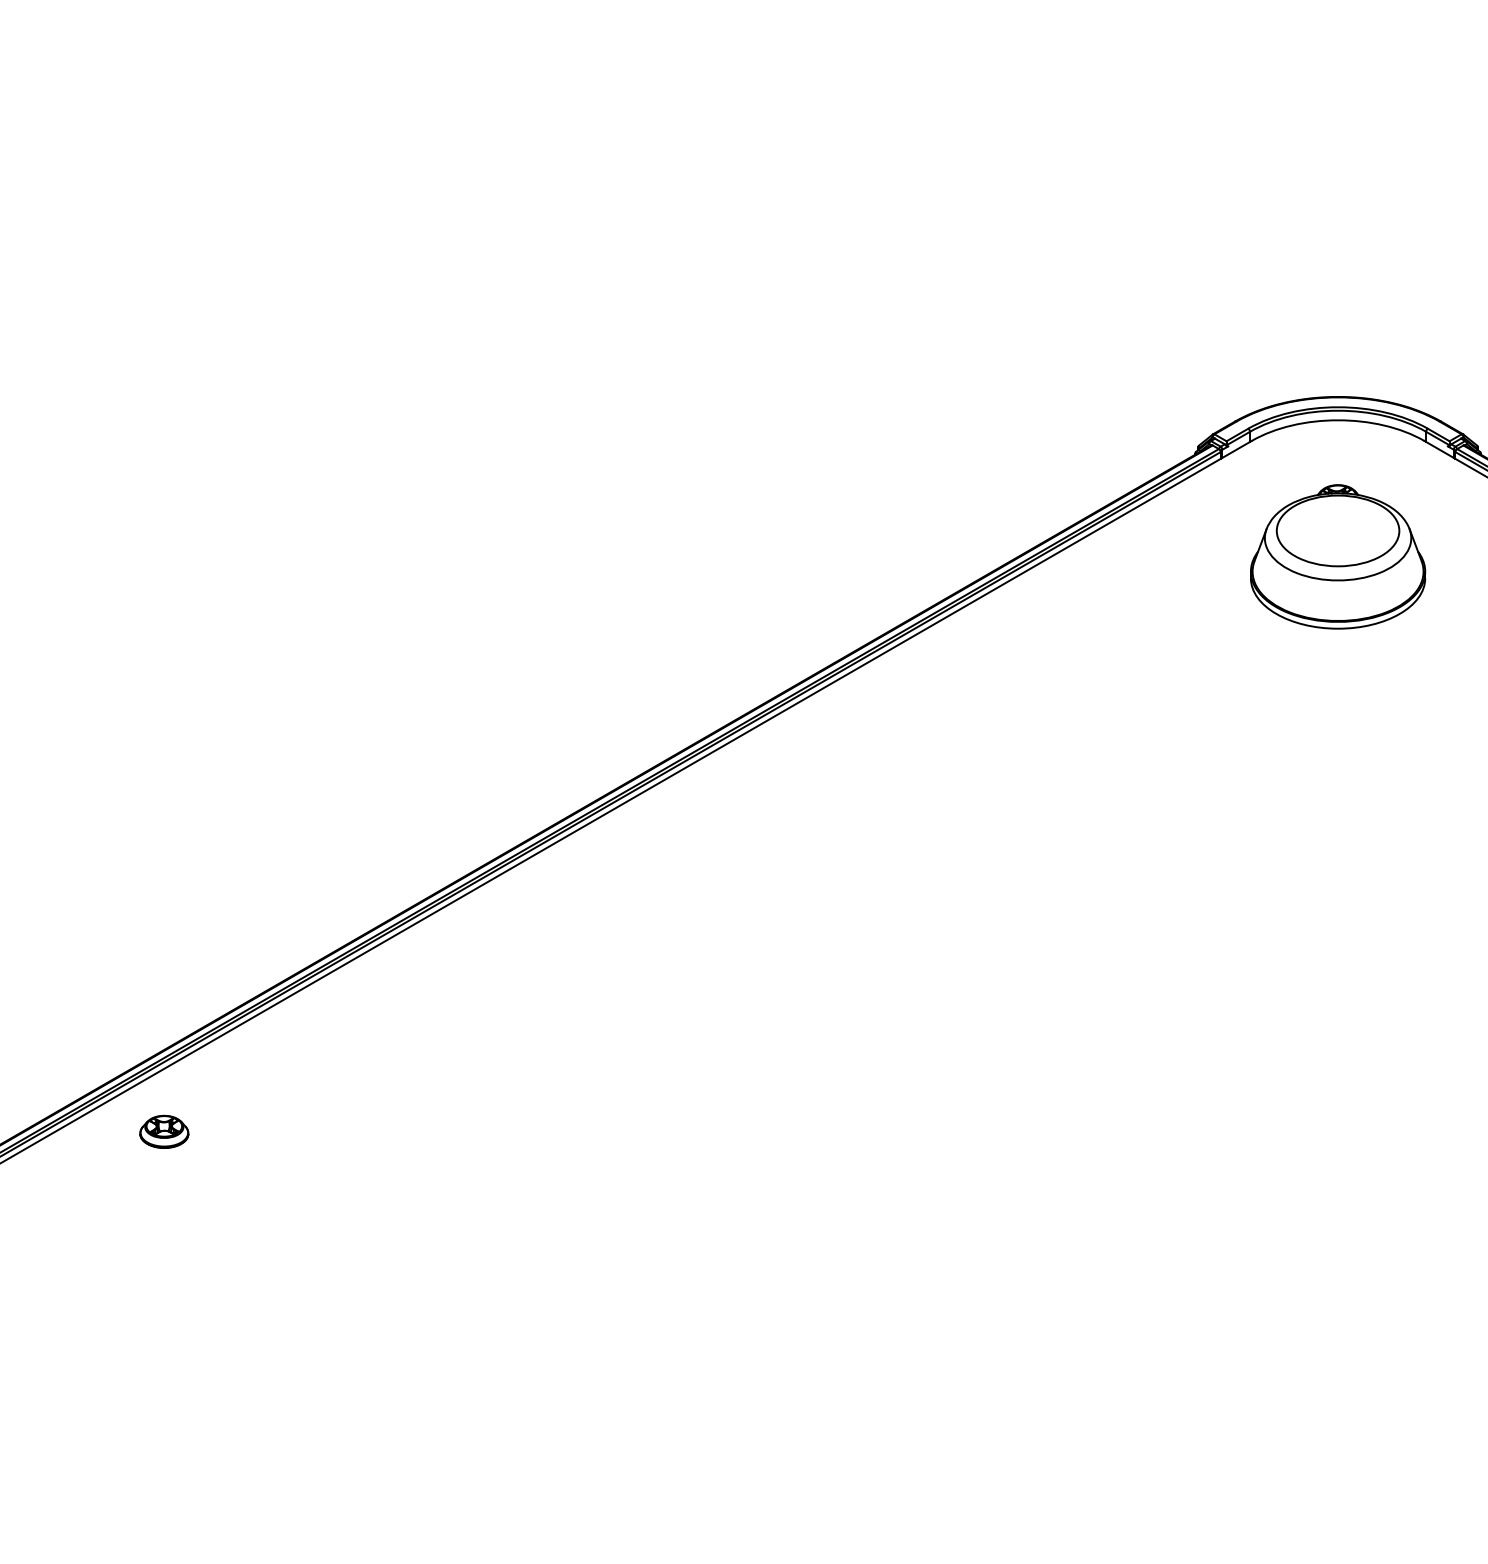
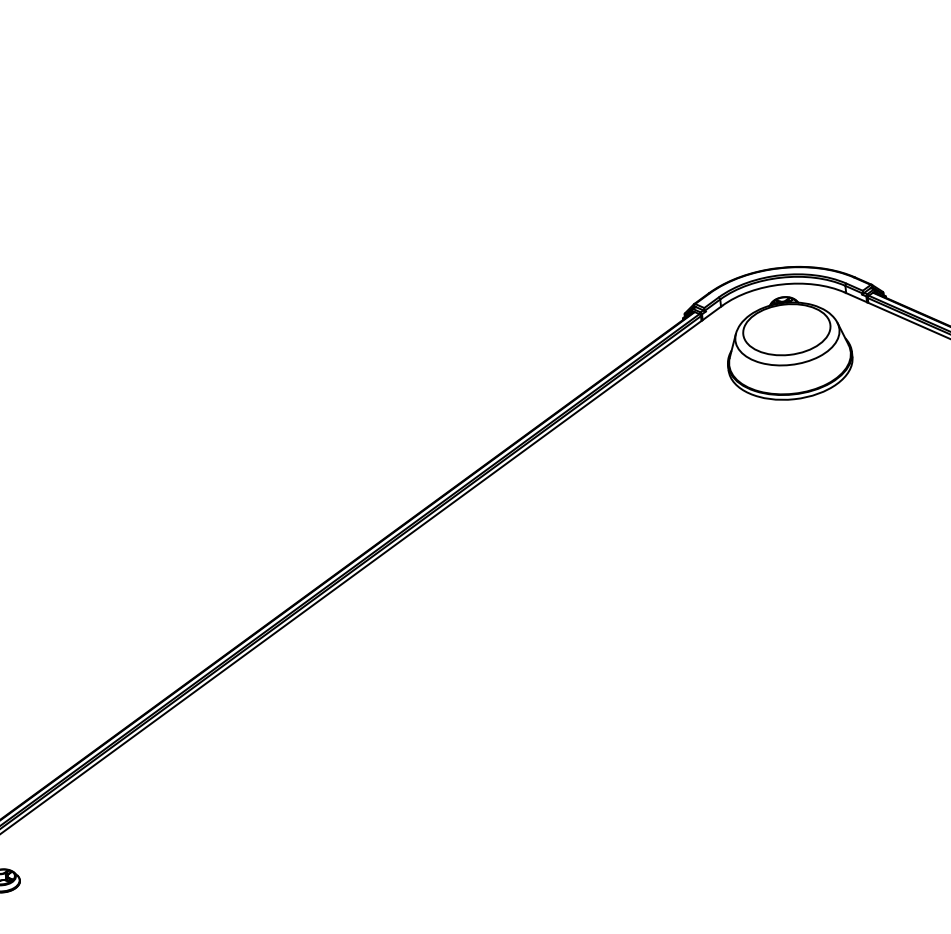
part: (1338, 556) -> (789, 347), moved

